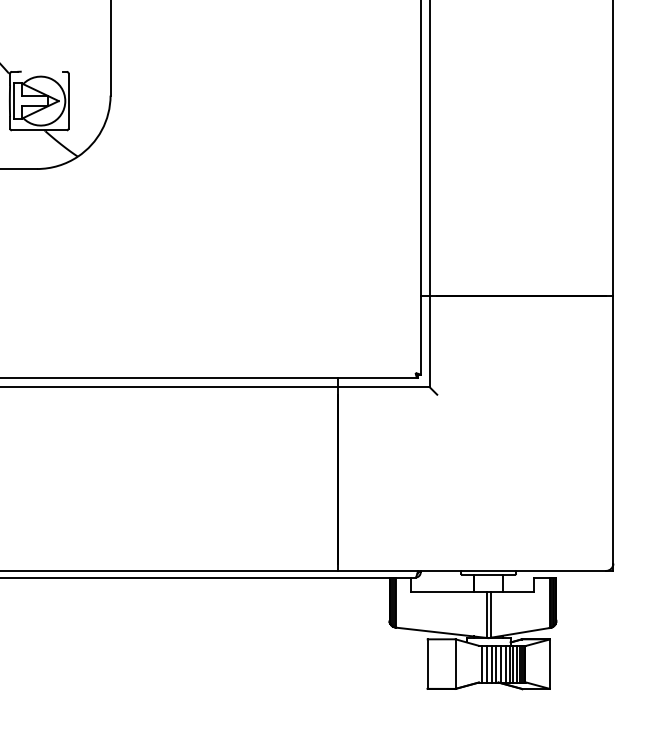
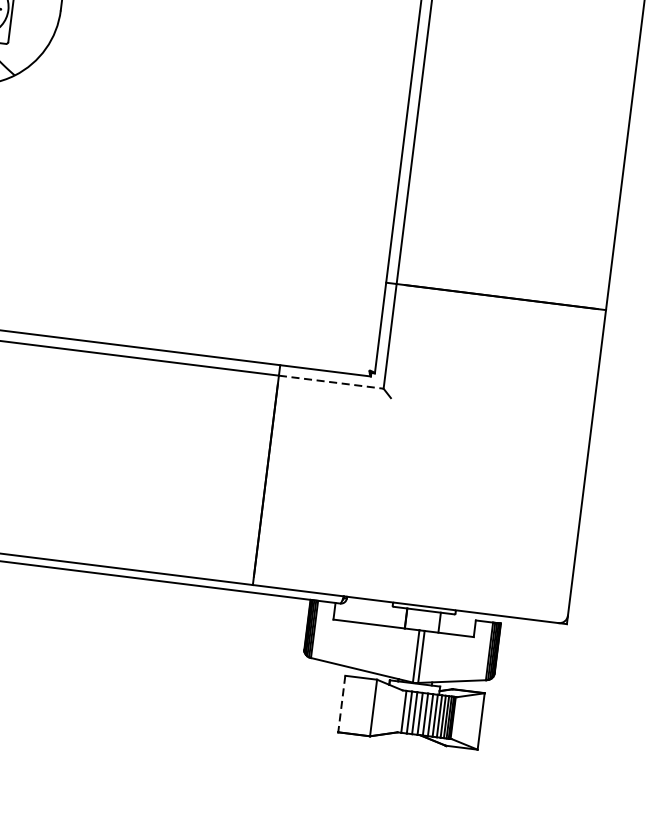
line: (384, 387) -> (331, 382), solid -> dashed
line: (427, 664) -> (341, 704), solid -> dashed

